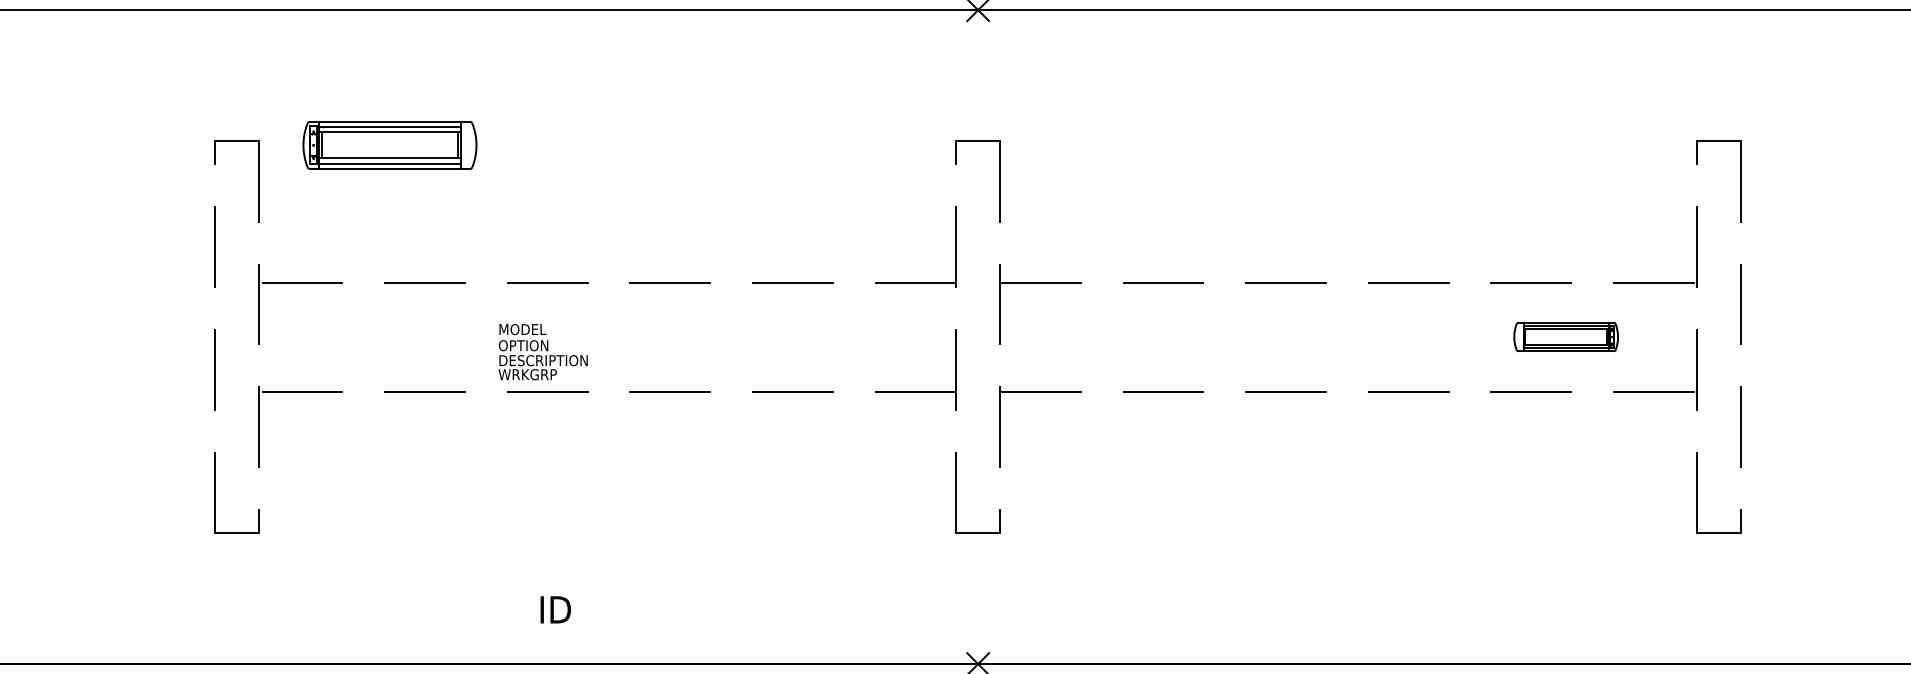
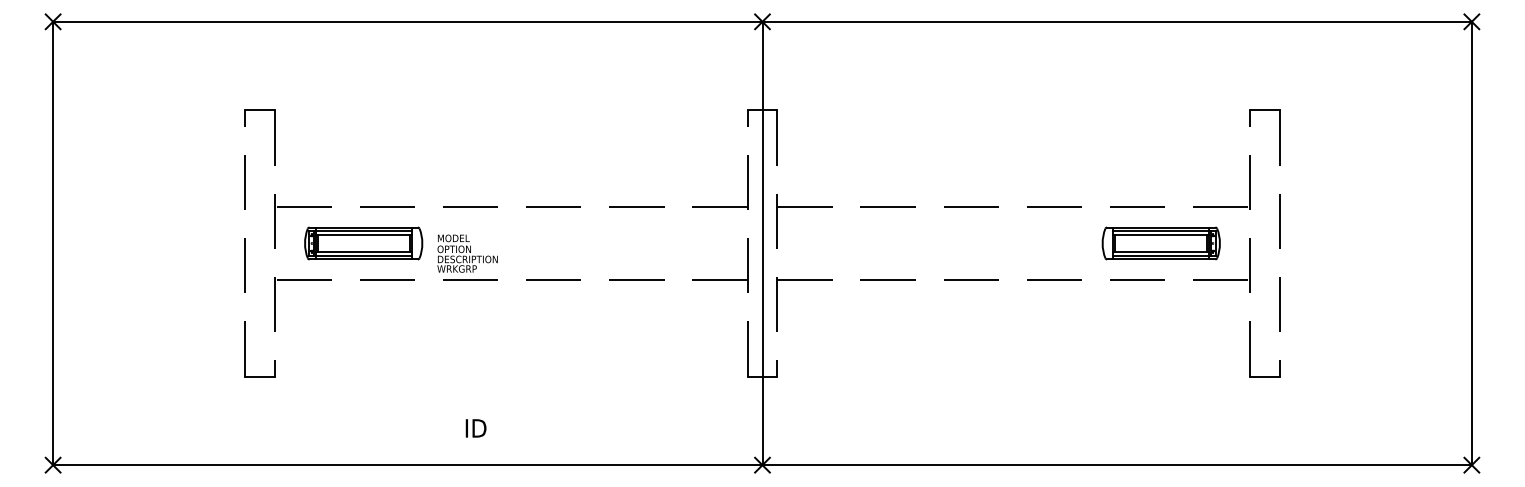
part: (389, 145) -> (363, 243), moved
line: (978, 337) -> (762, 243), added
part: (1565, 337) -> (1160, 243), size x1.67

